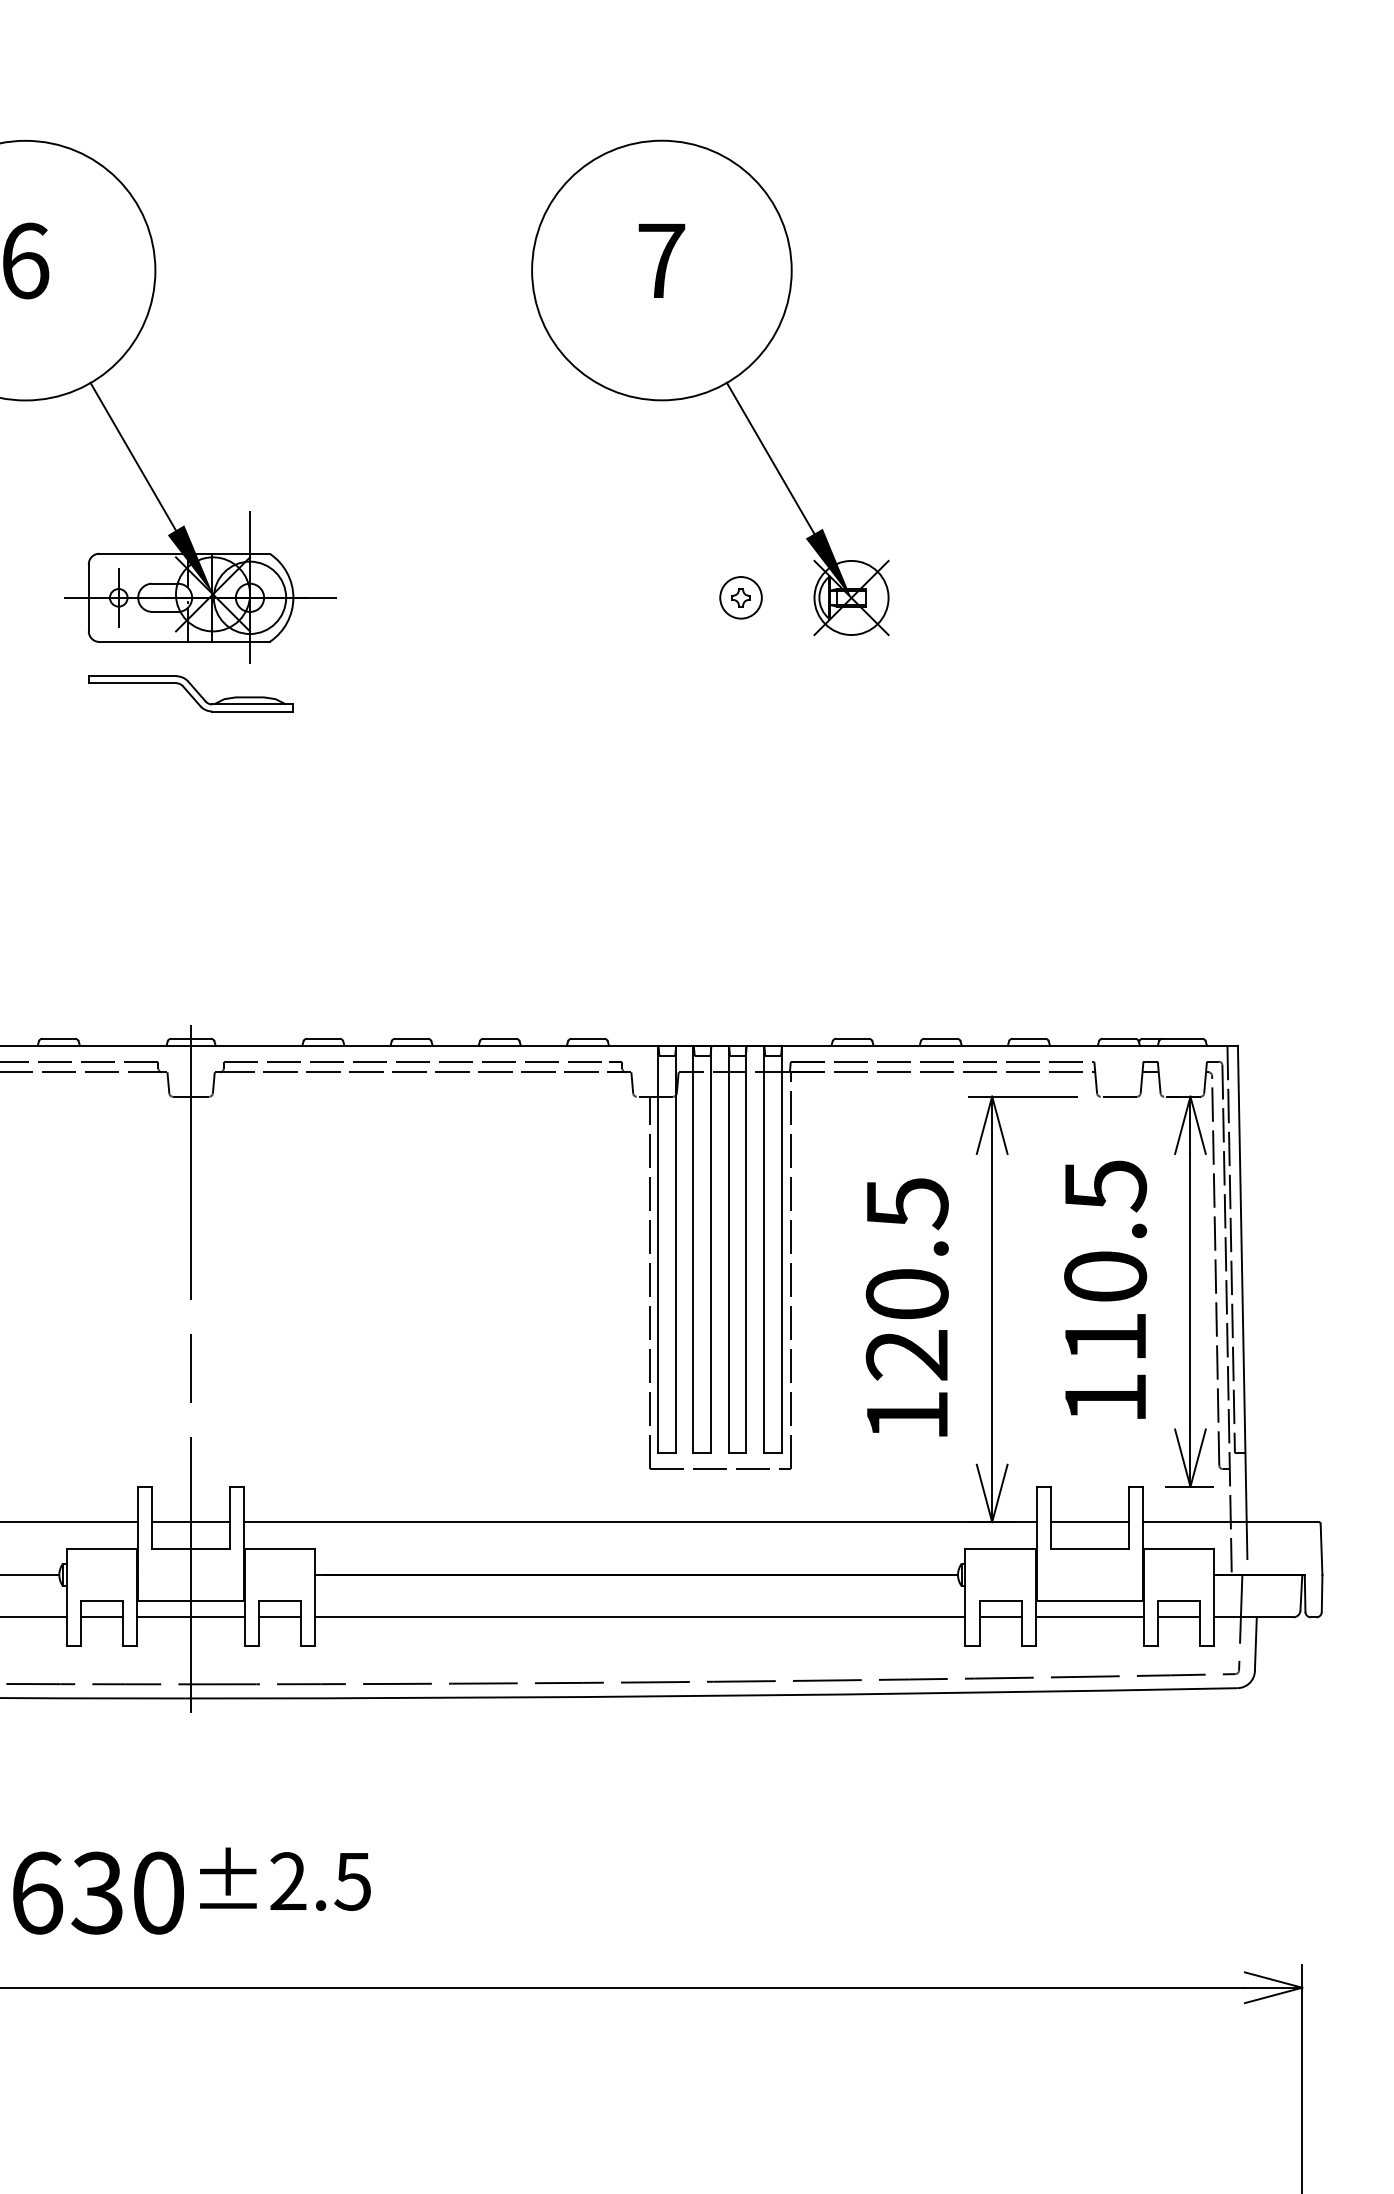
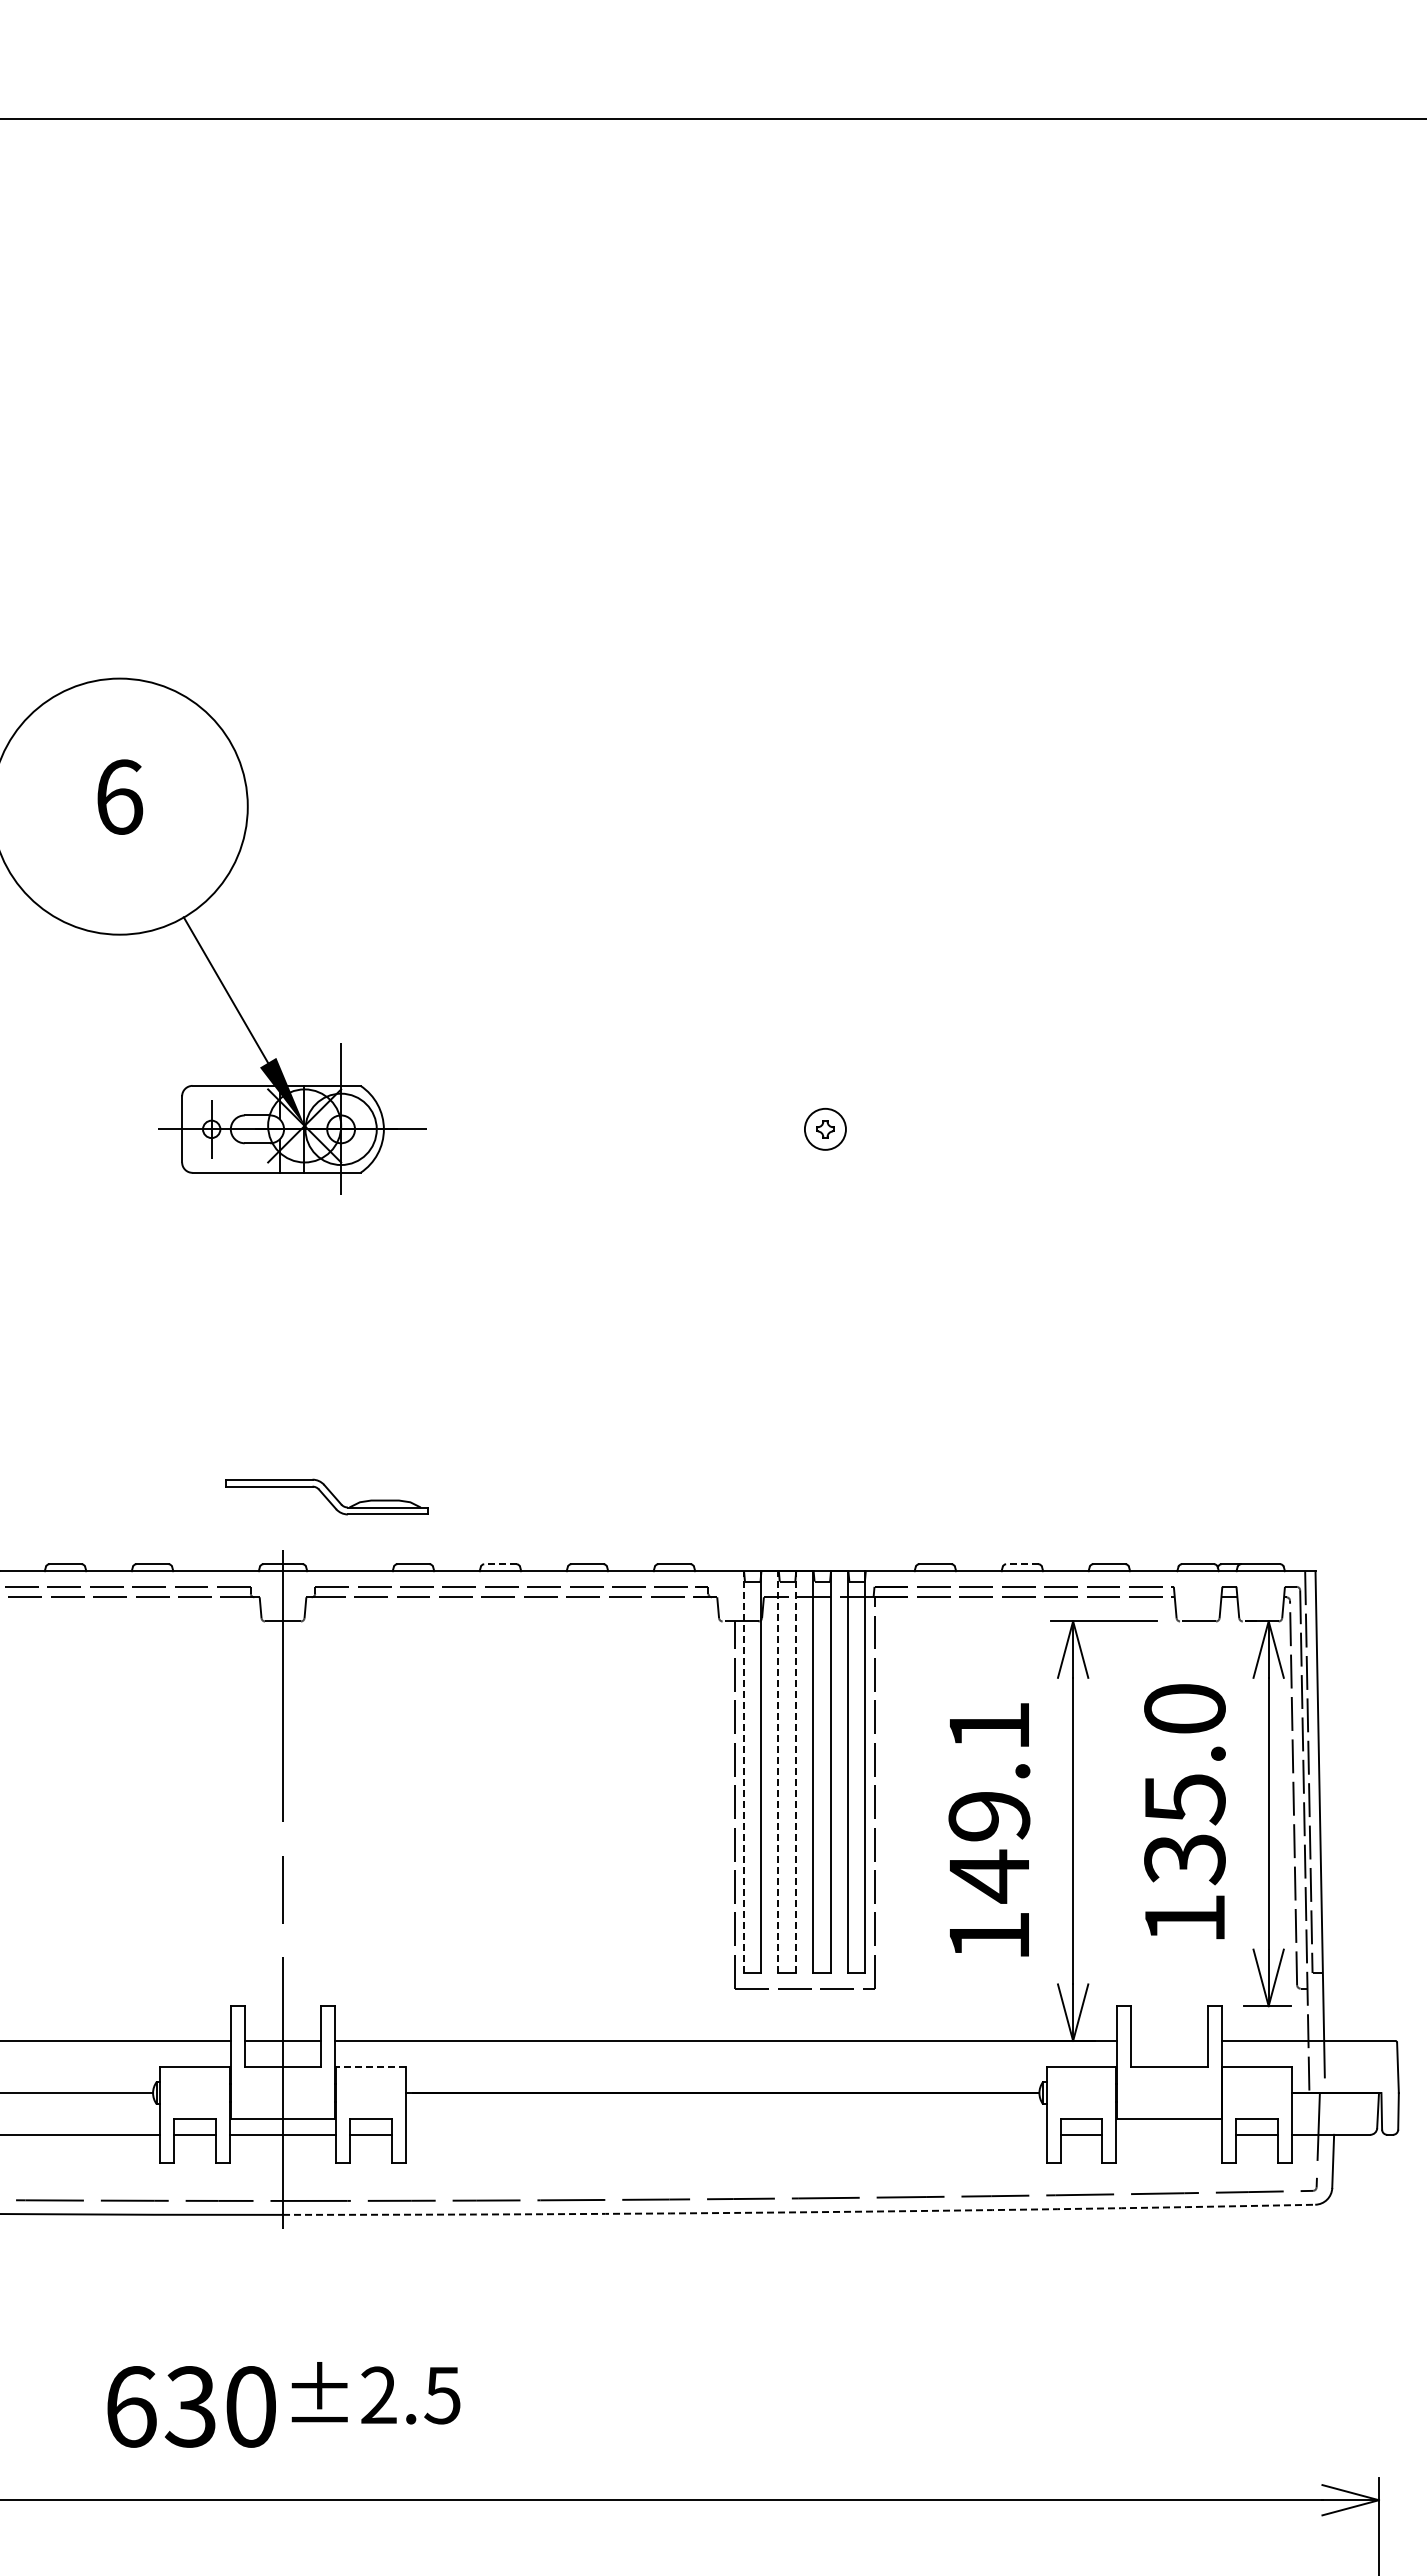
part: (709, 387) -> (794, 921), removed
part: (190, 693) -> (326, 1496), moved
line: (410, 1039) -> (499, 1564), solid -> dashed
line: (939, 1039) -> (1021, 1564), solid -> dashed
line: (657, 1249) -> (743, 1772), solid -> dashed
line: (693, 1249) -> (778, 1772), solid -> dashed
line: (710, 1249) -> (795, 1772), solid -> dashed
text: (1105, 1262) -> (1184, 1784), 110.5 -> 135.0
text: (907, 1280) -> (989, 1802), 120.5 -> 149.1
line: (1089, 1521) -> (1169, 2040), removed
line: (279, 1549) -> (370, 2067), solid -> dashed
line: (639, 1616) -> (725, 2134), removed
line: (1089, 1616) -> (1169, 2134), removed
arc: (714, 1696) -> (799, 2212), solid -> dashed

